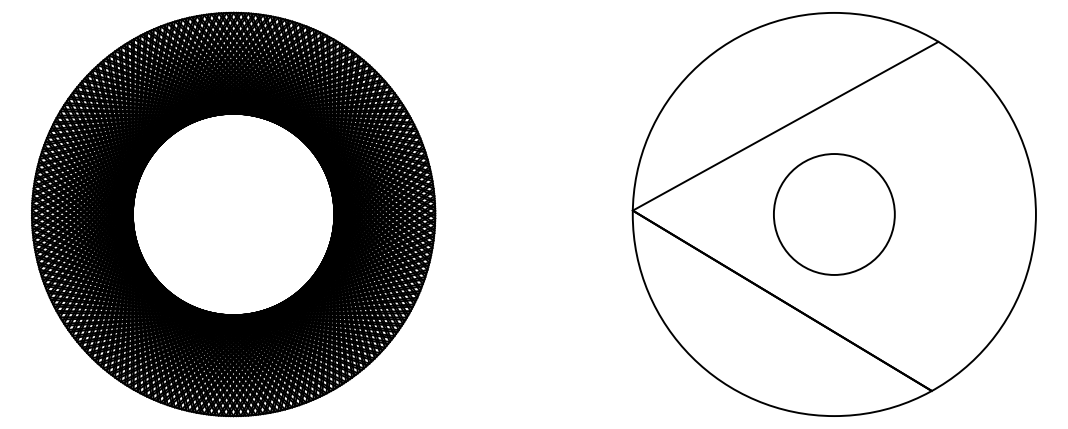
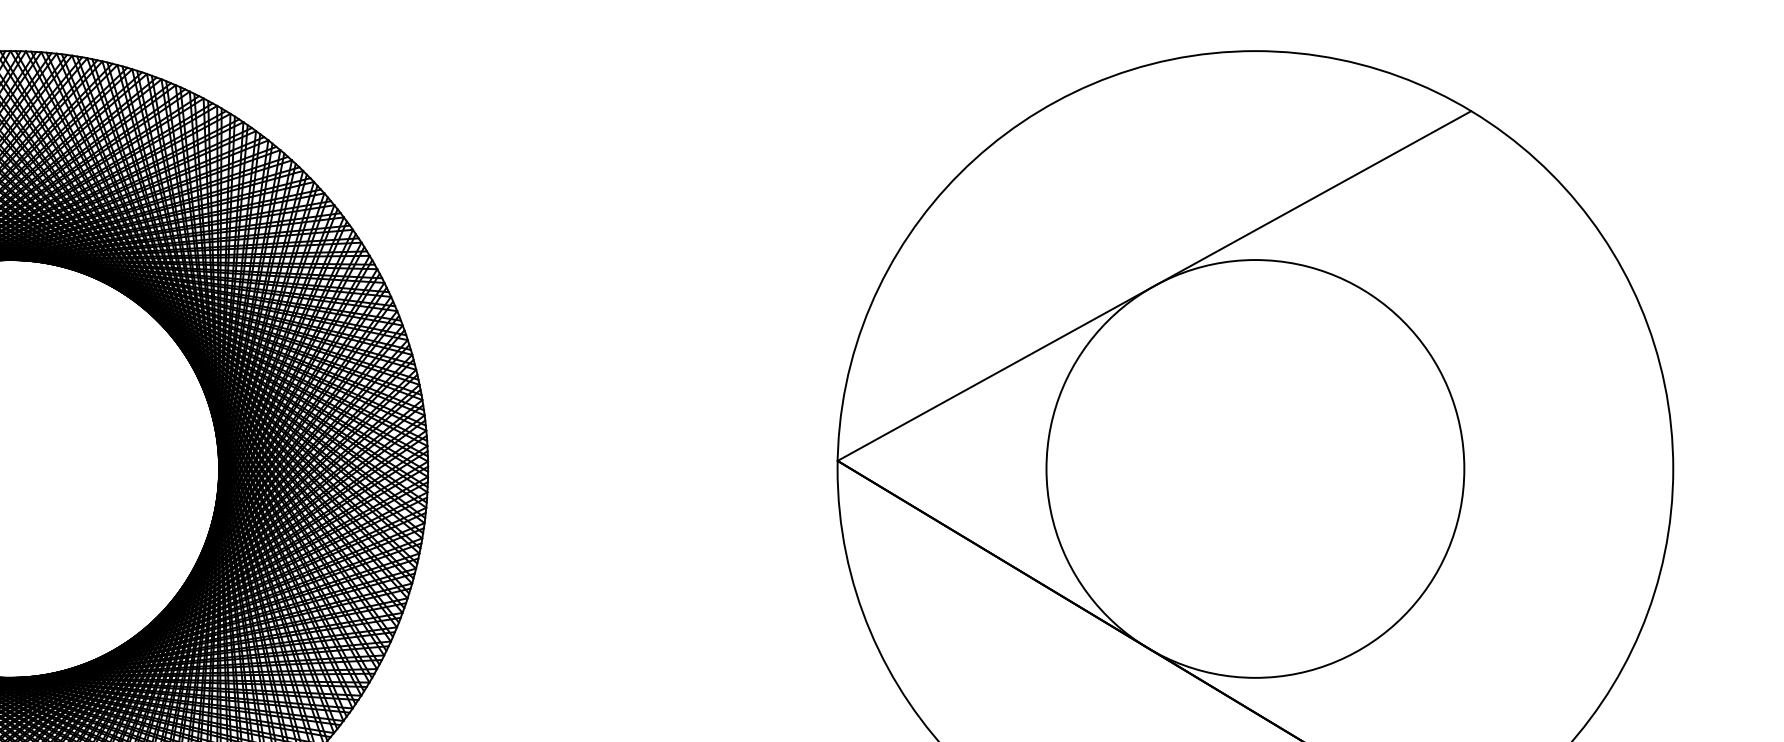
circle: (834, 214) -> (1255, 468), size x1.67

